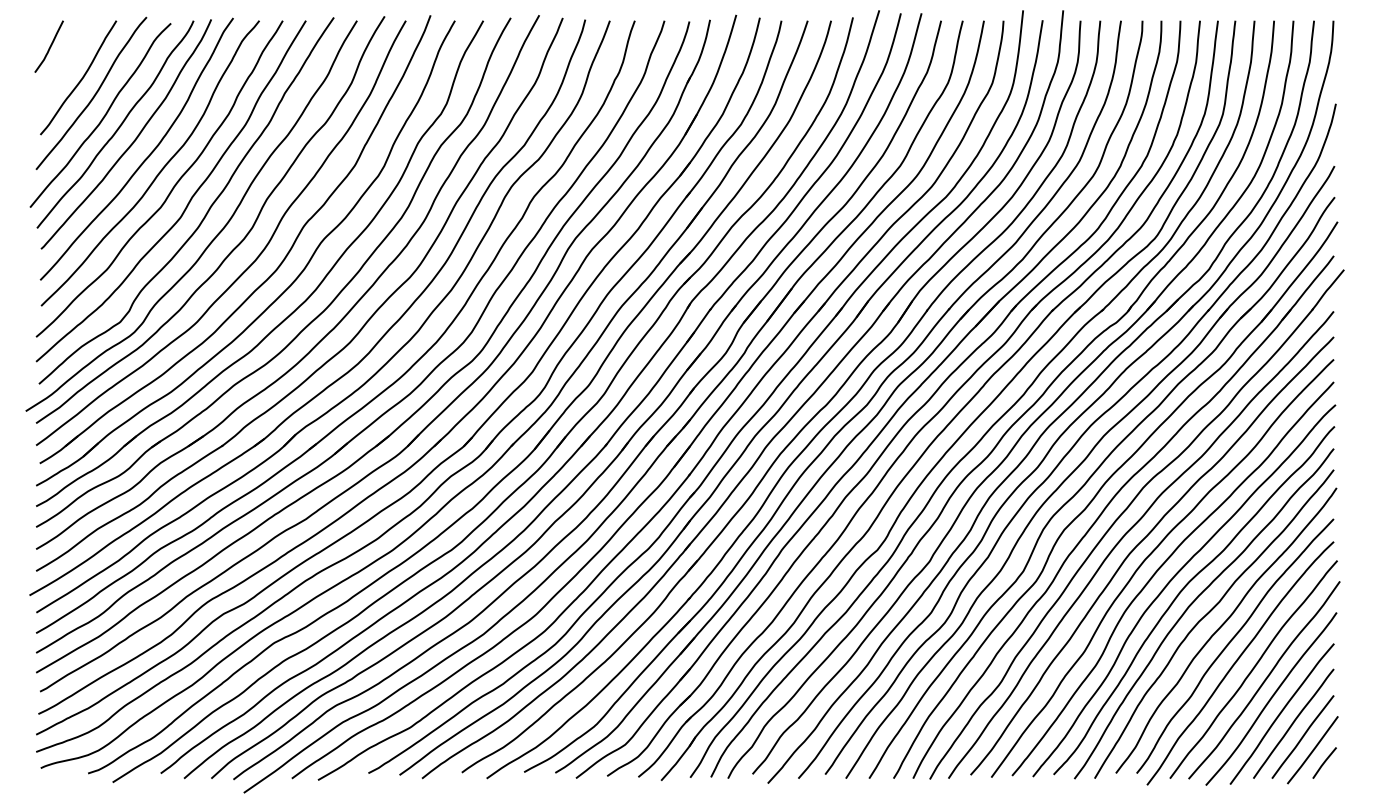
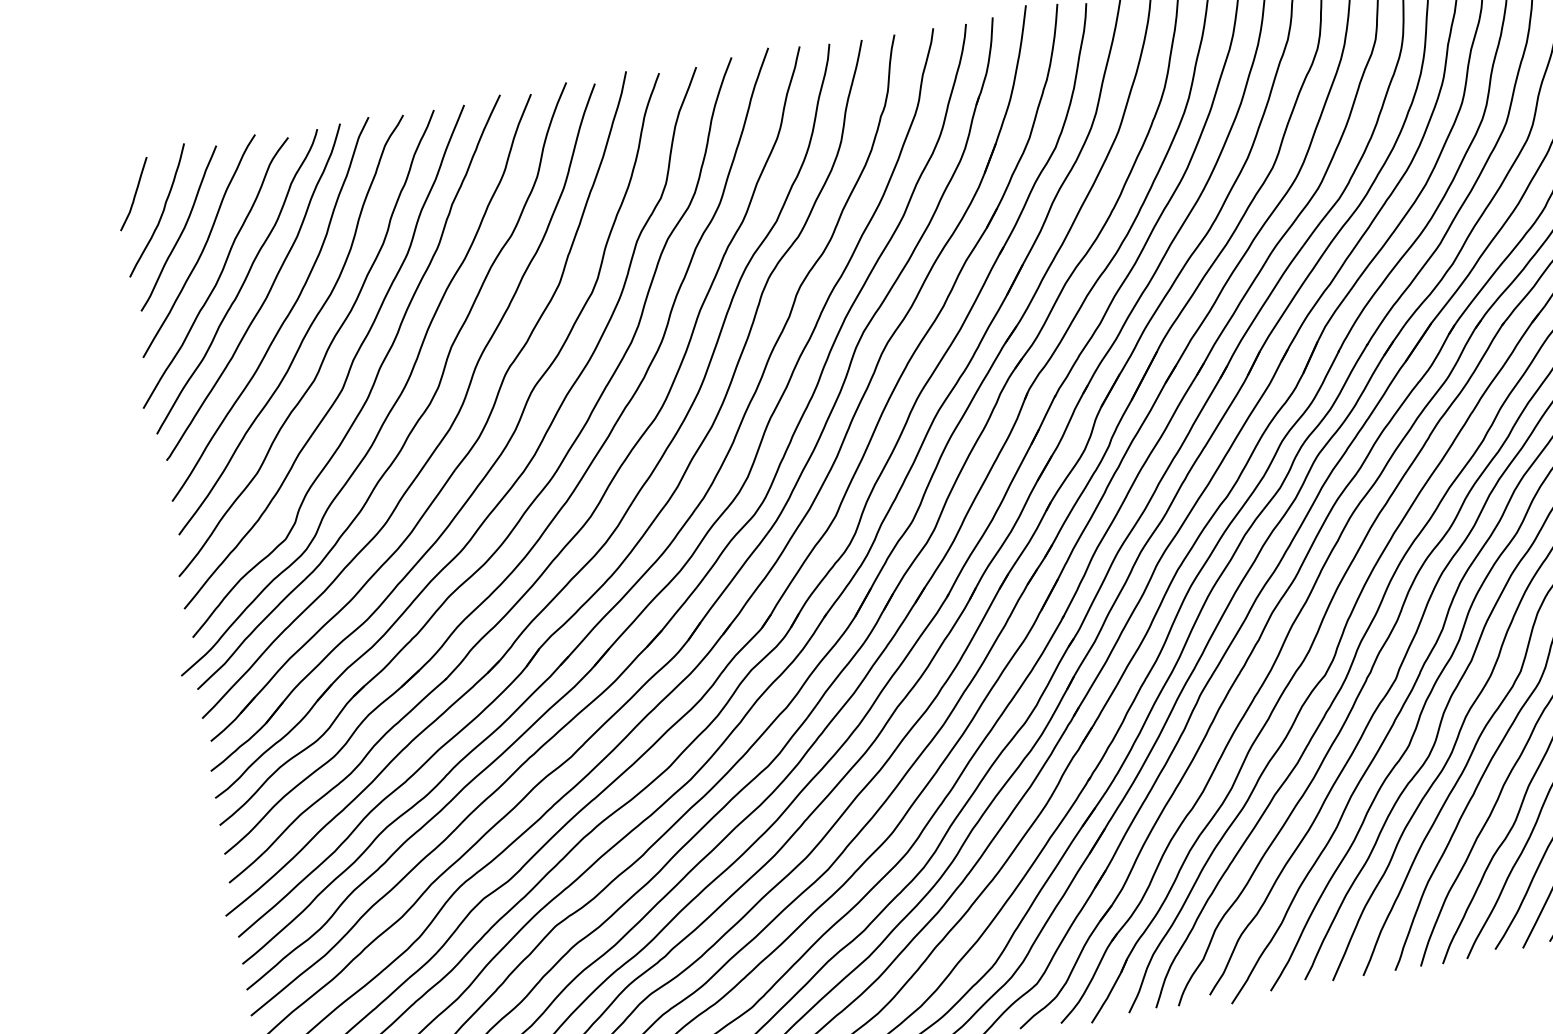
curve: (67, 63) -> (161, 212), added

